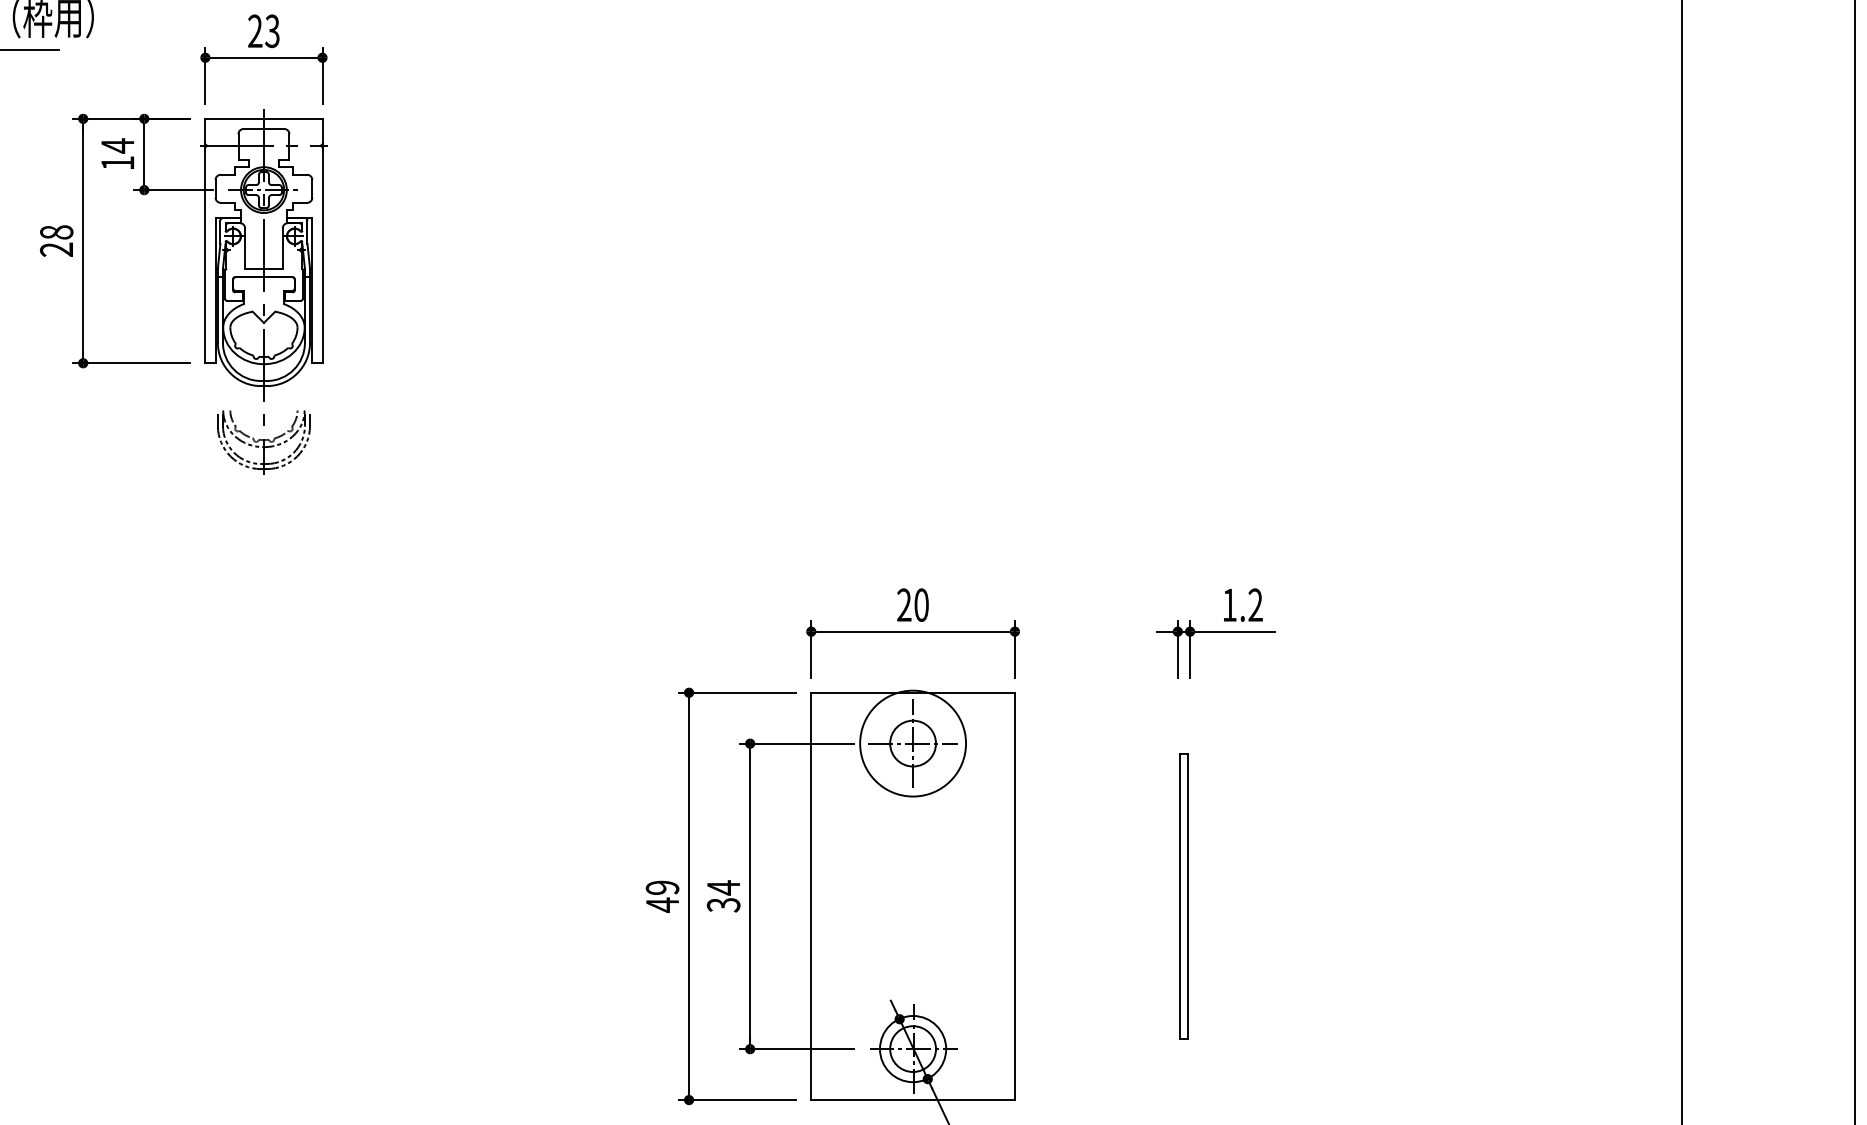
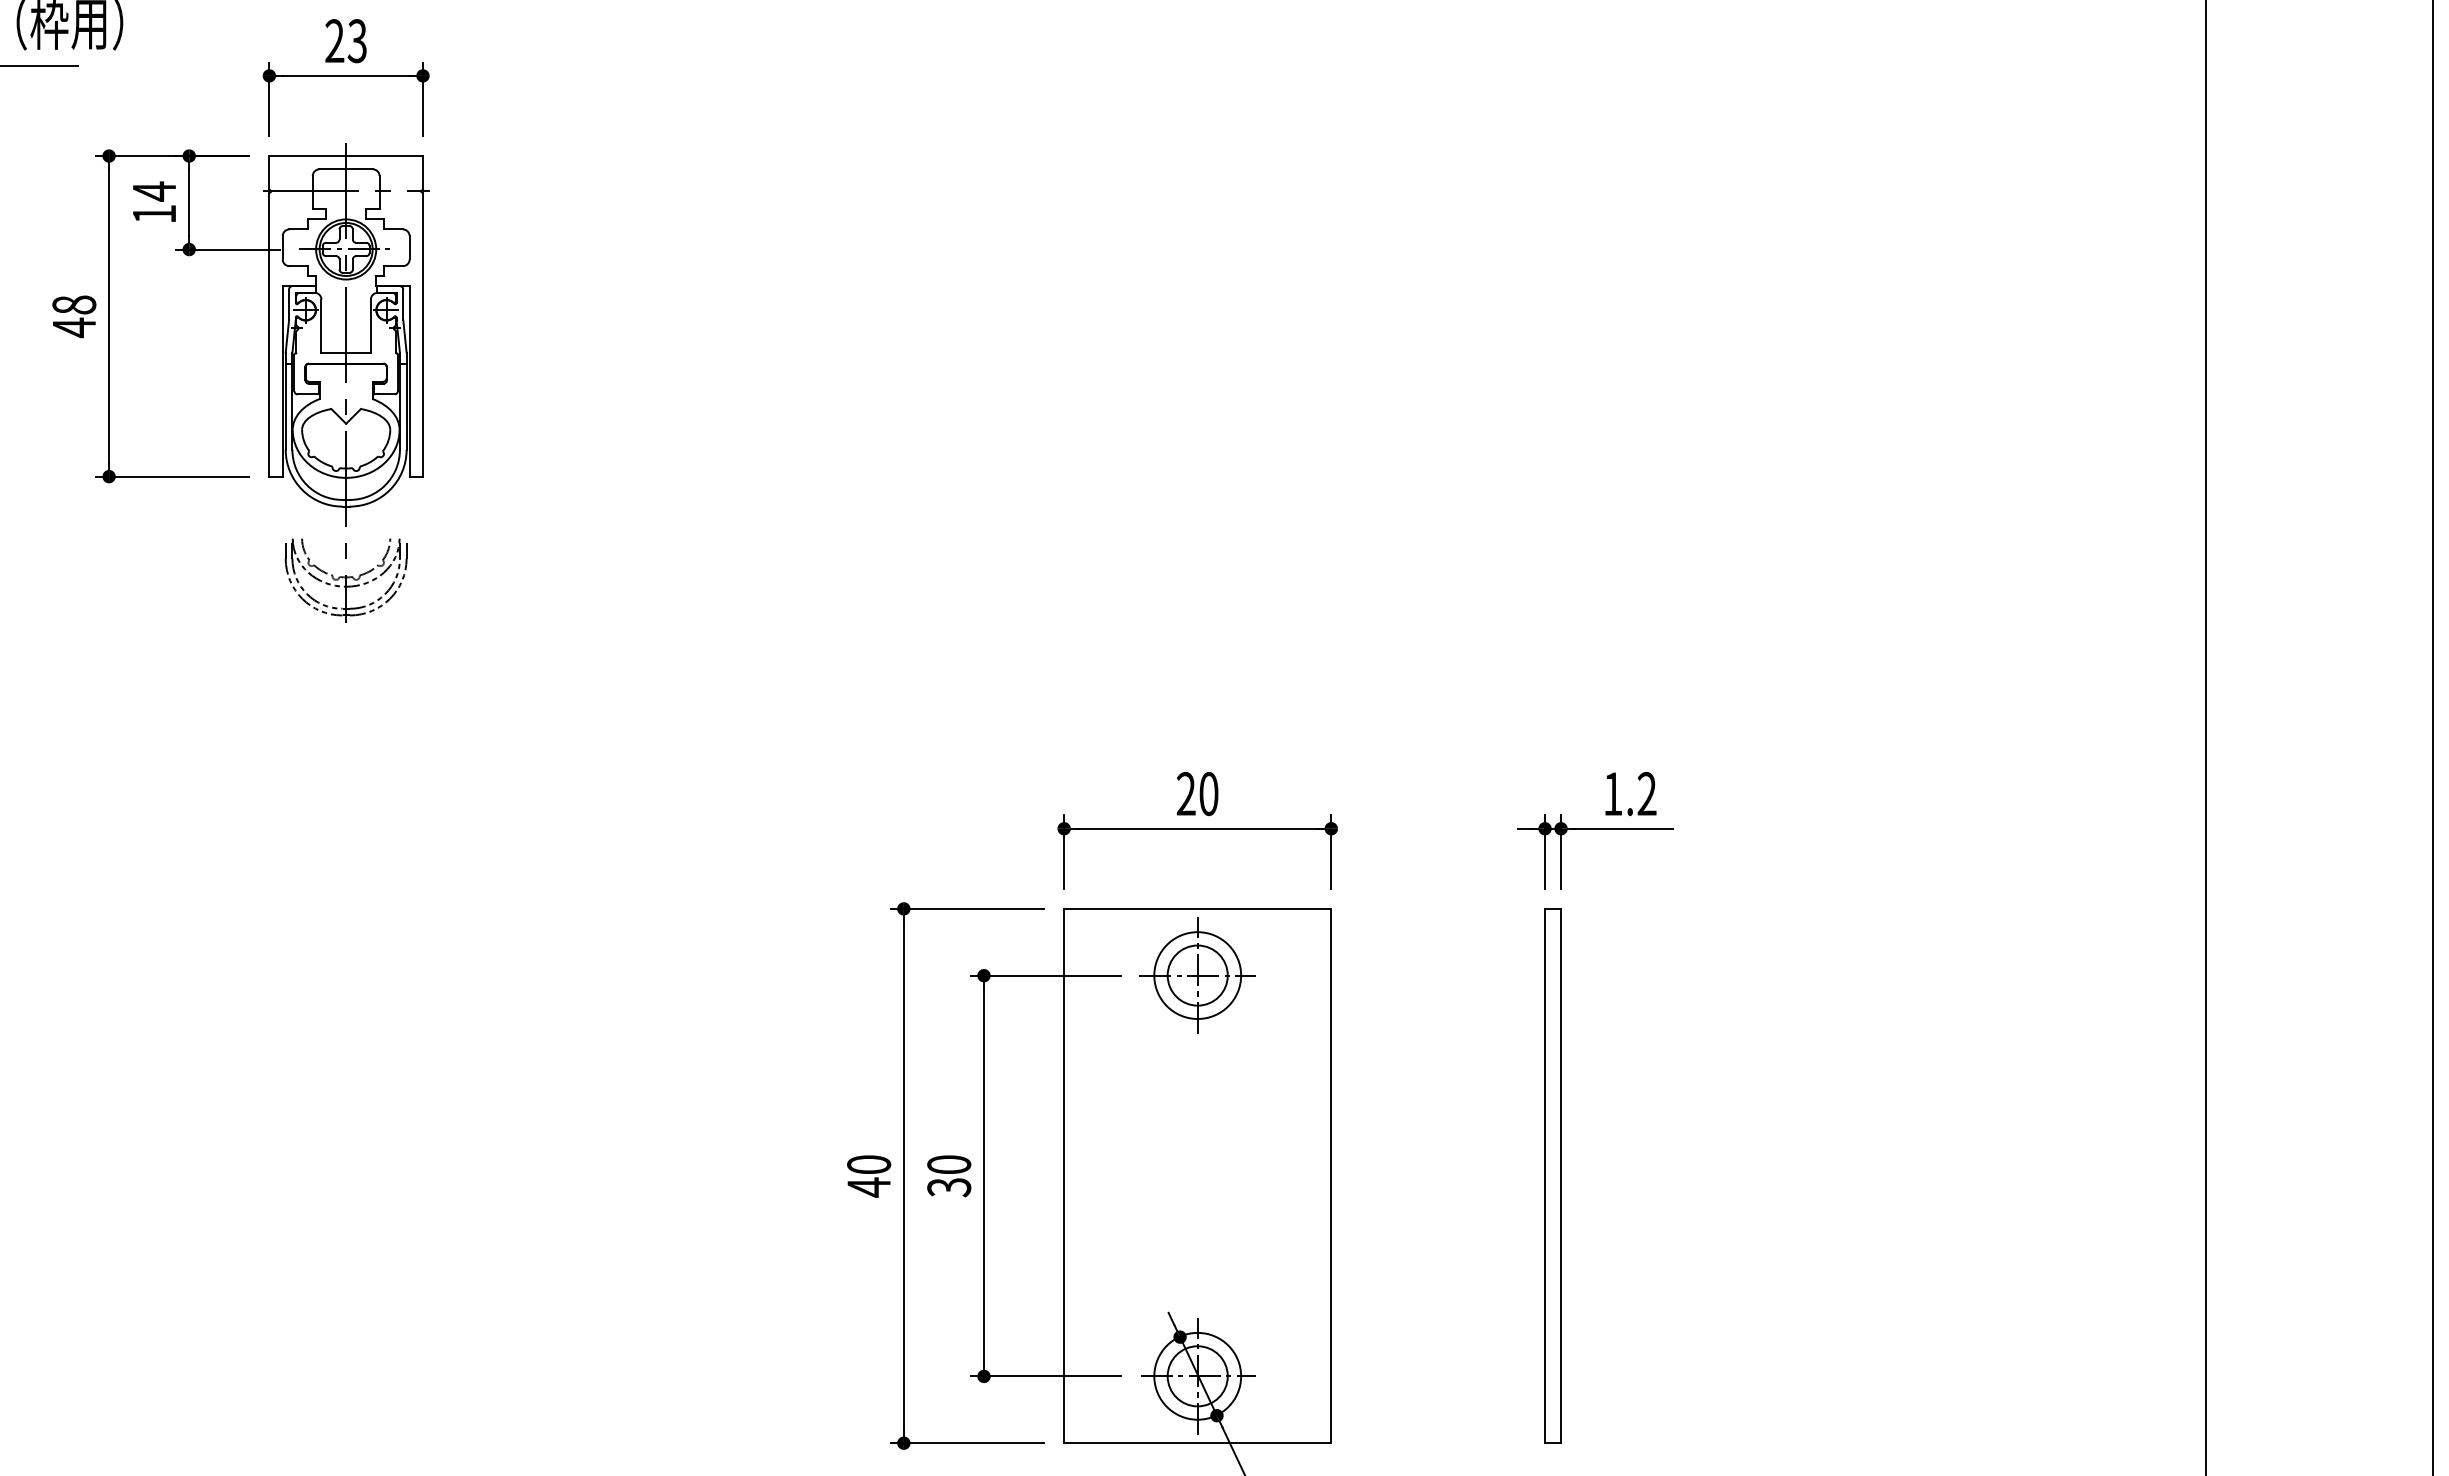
text: (56, 249) -> (73, 327), 28 -> 48
circle: (912, 743) -> (1197, 975), size x0.62
text: (662, 887) -> (869, 1164), 49 -> 40
text: (723, 887) -> (949, 1164), 34 -> 30
part: (1183, 896) -> (1552, 1175), size x1.43

